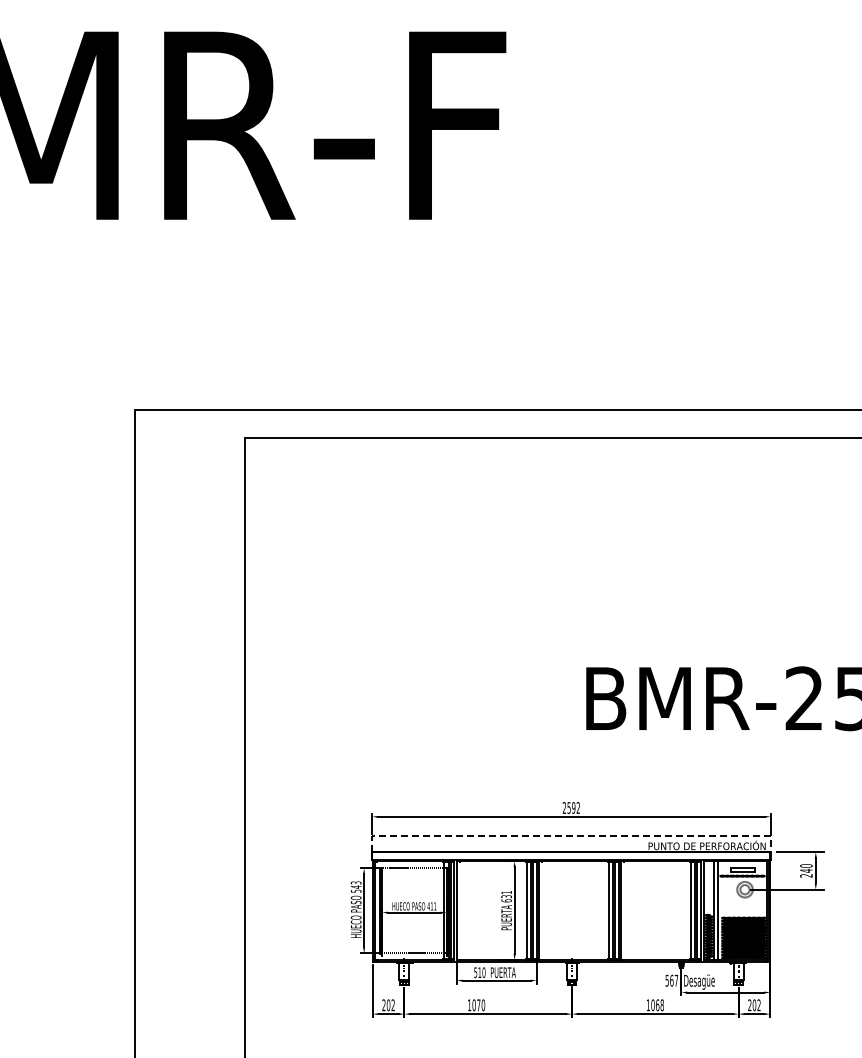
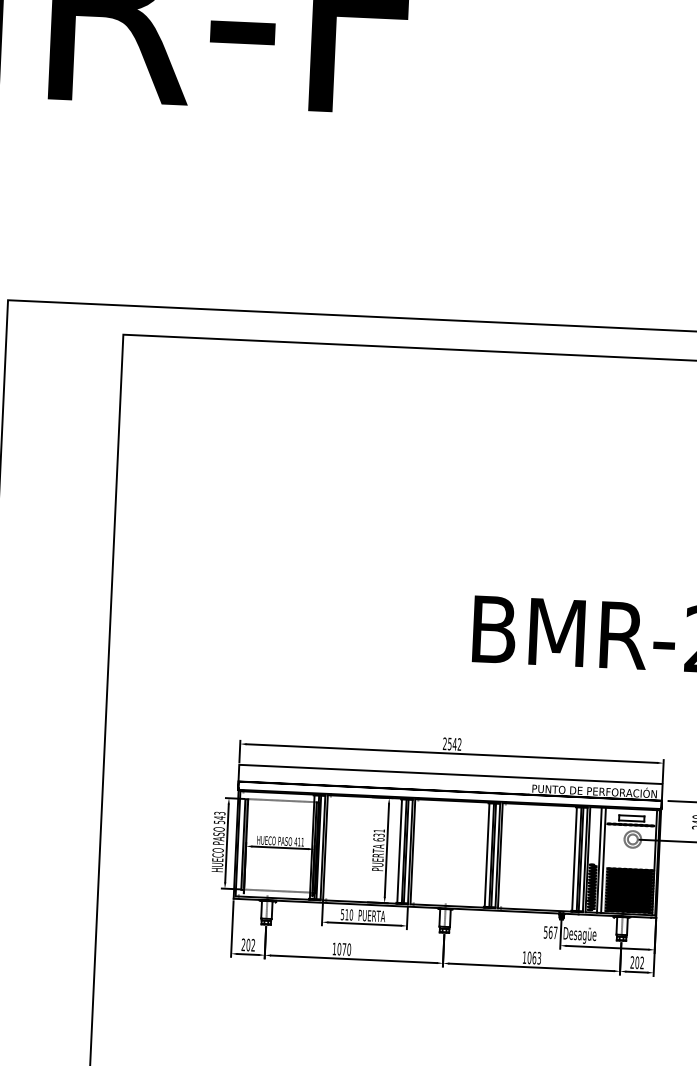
text: (573, 807) -> (454, 743), 2592 -> 2542
line: (571, 836) -> (450, 774), dashed -> solid
text: (661, 1005) -> (538, 958), 1068 -> 1063

